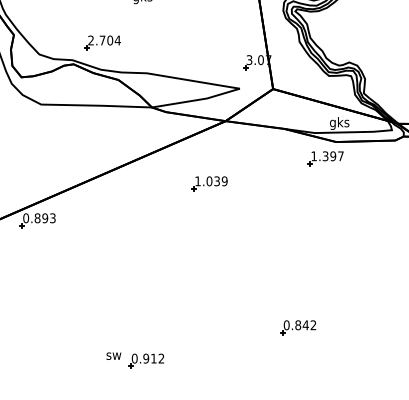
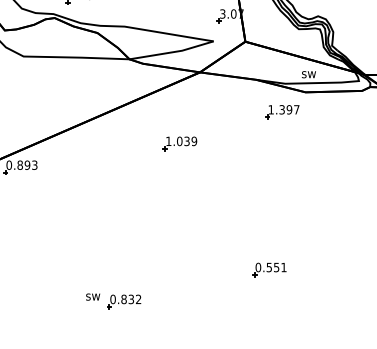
text: (339, 123) -> (308, 74), gks -> sw
part: (325, 158) -> (282, 111), moved
part: (209, 183) -> (179, 143), moved
text: (305, 325) -> (276, 267), 0.842 -> 0.551
text: (149, 358) -> (127, 299), 0.912 -> 0.832

